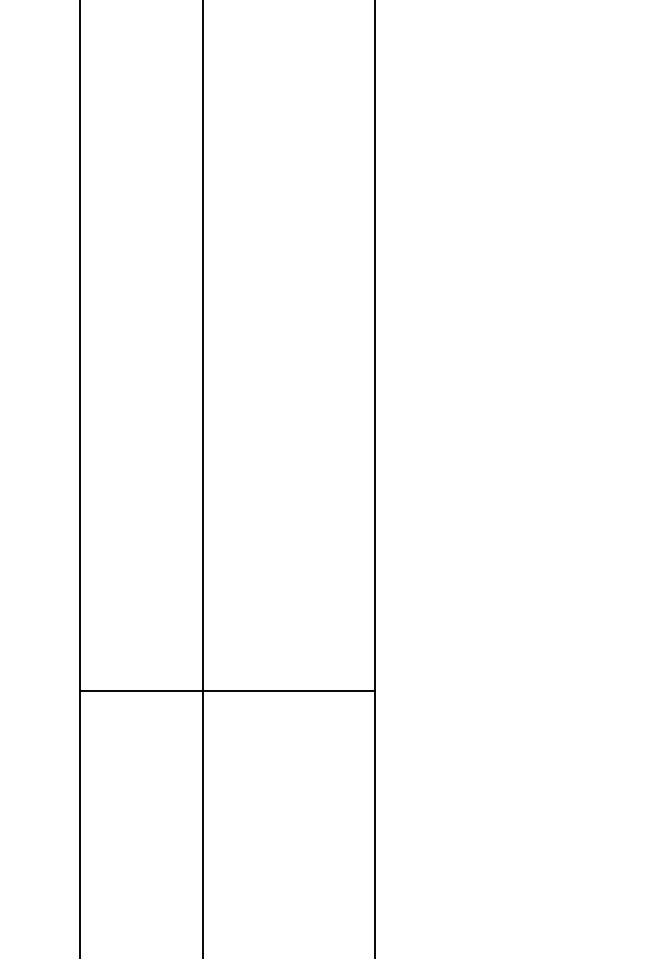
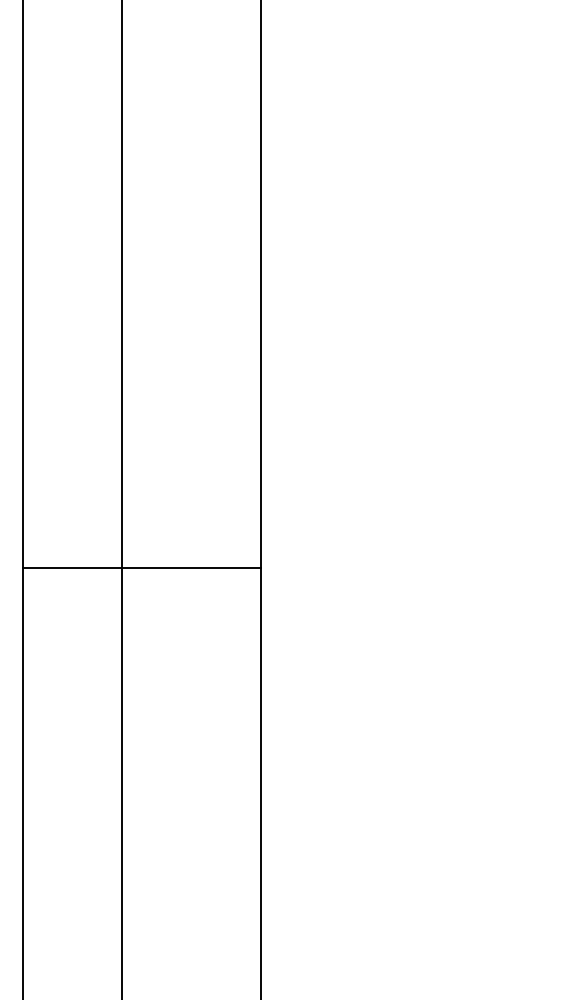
line: (227, 691) -> (142, 568), moved

